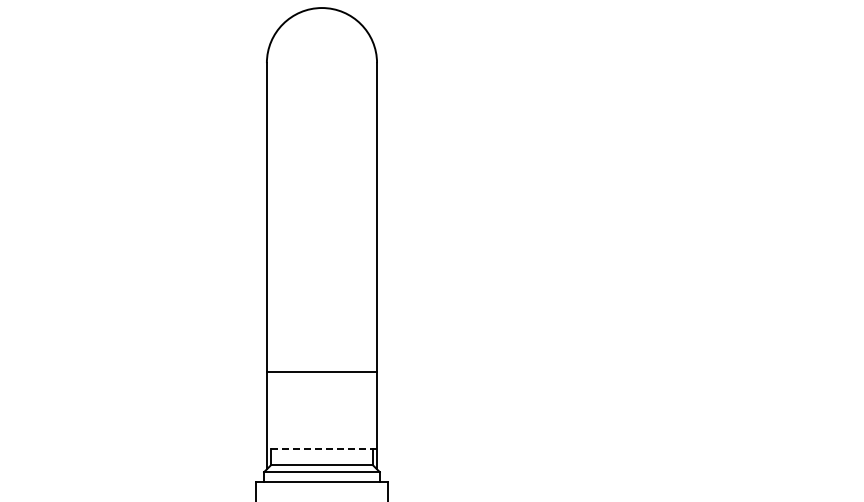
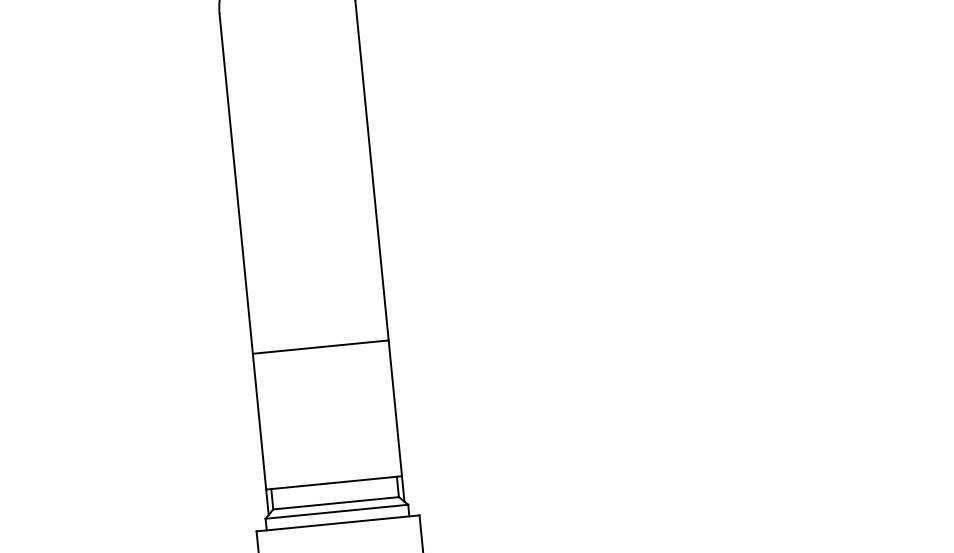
line: (321, 371) -> (320, 347), moved
line: (321, 448) -> (333, 482), dashed -> solid

